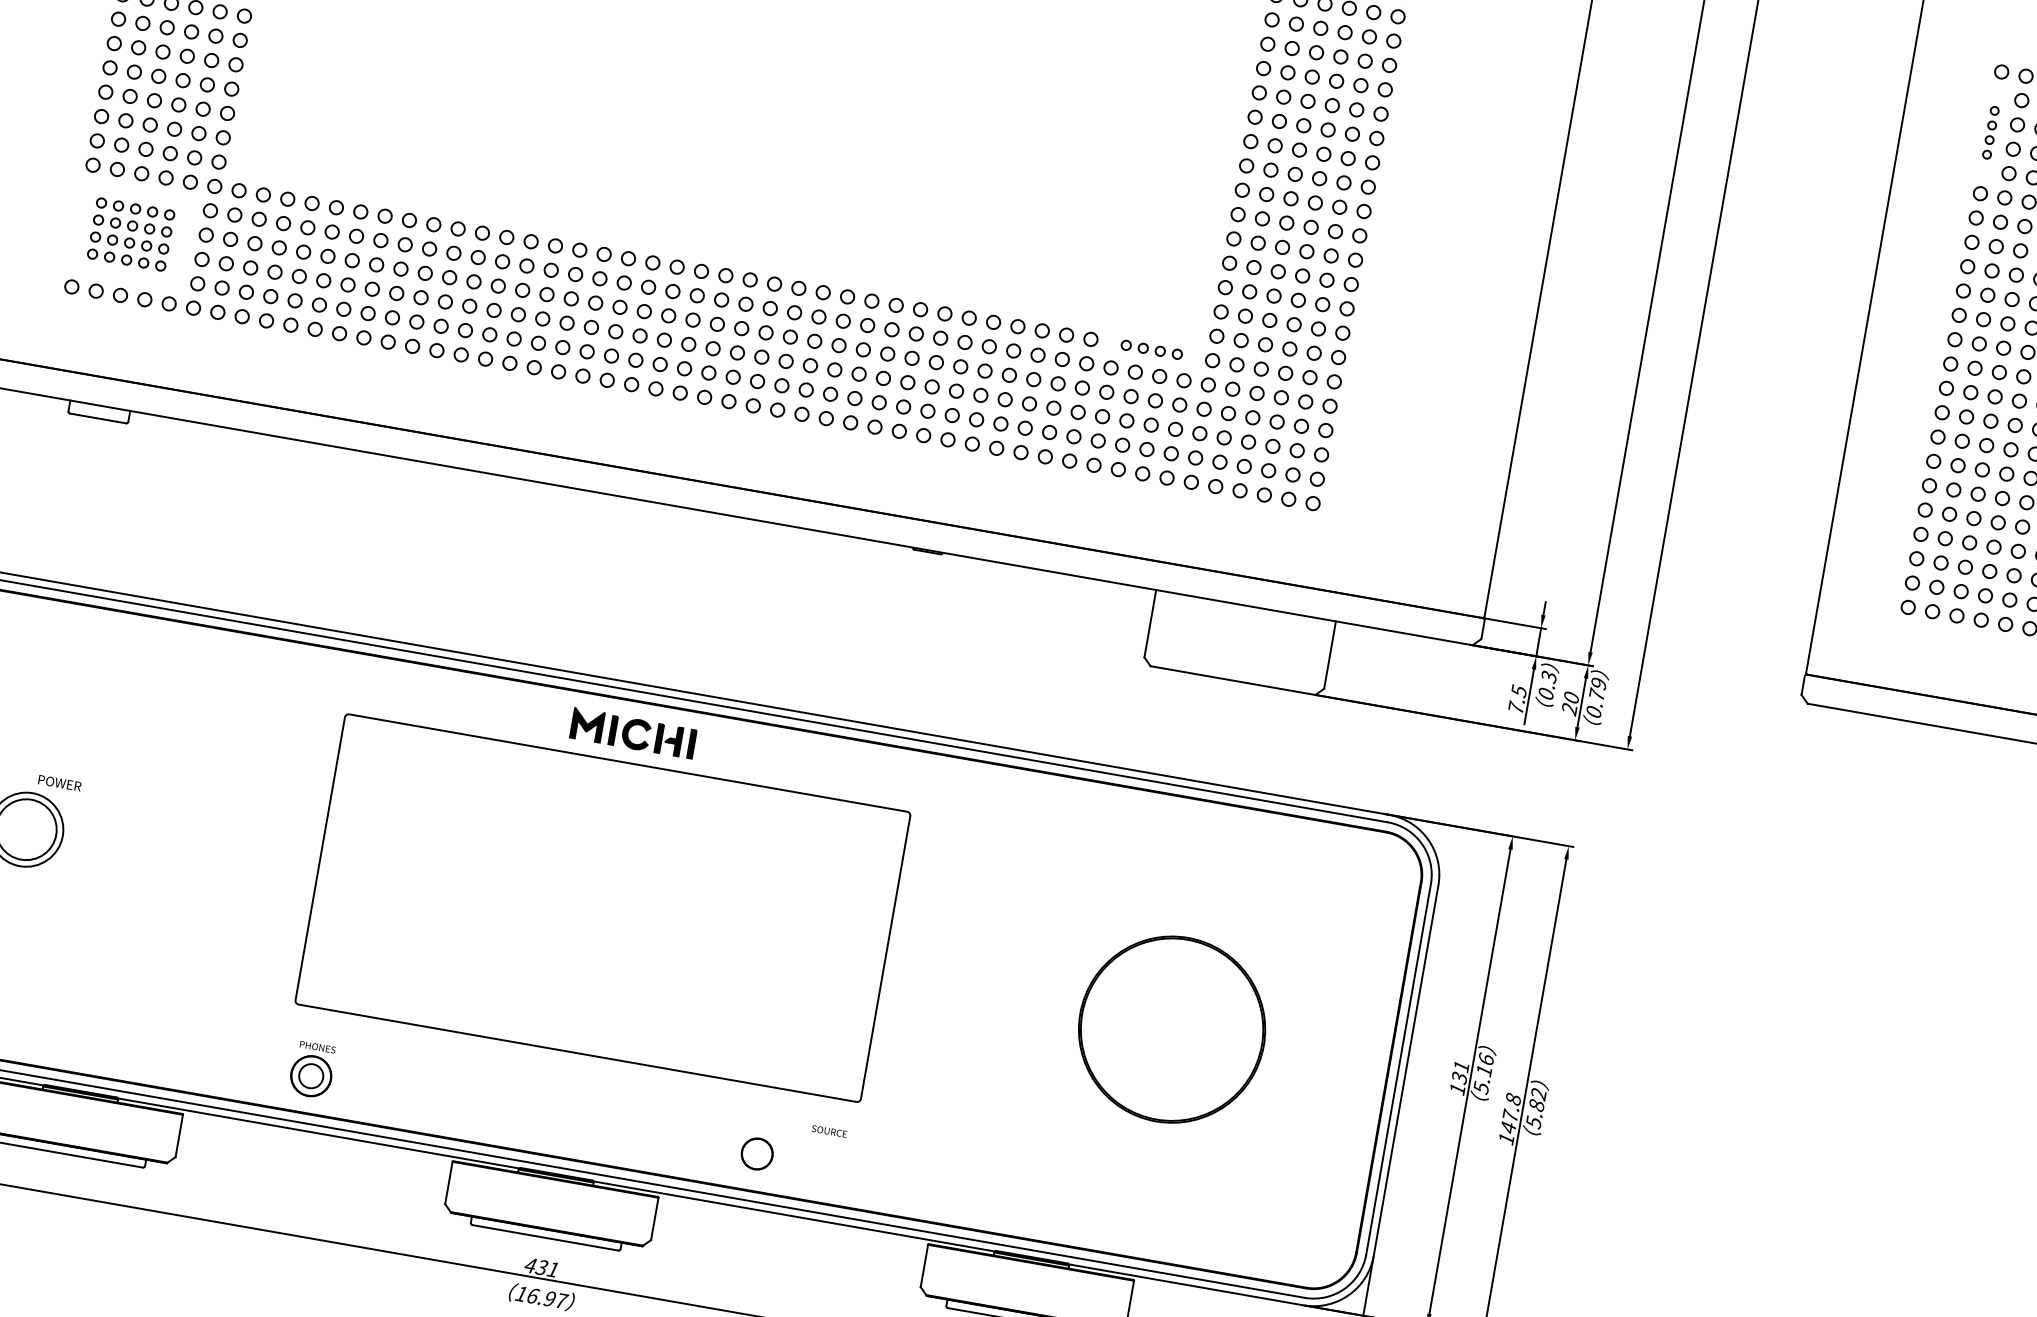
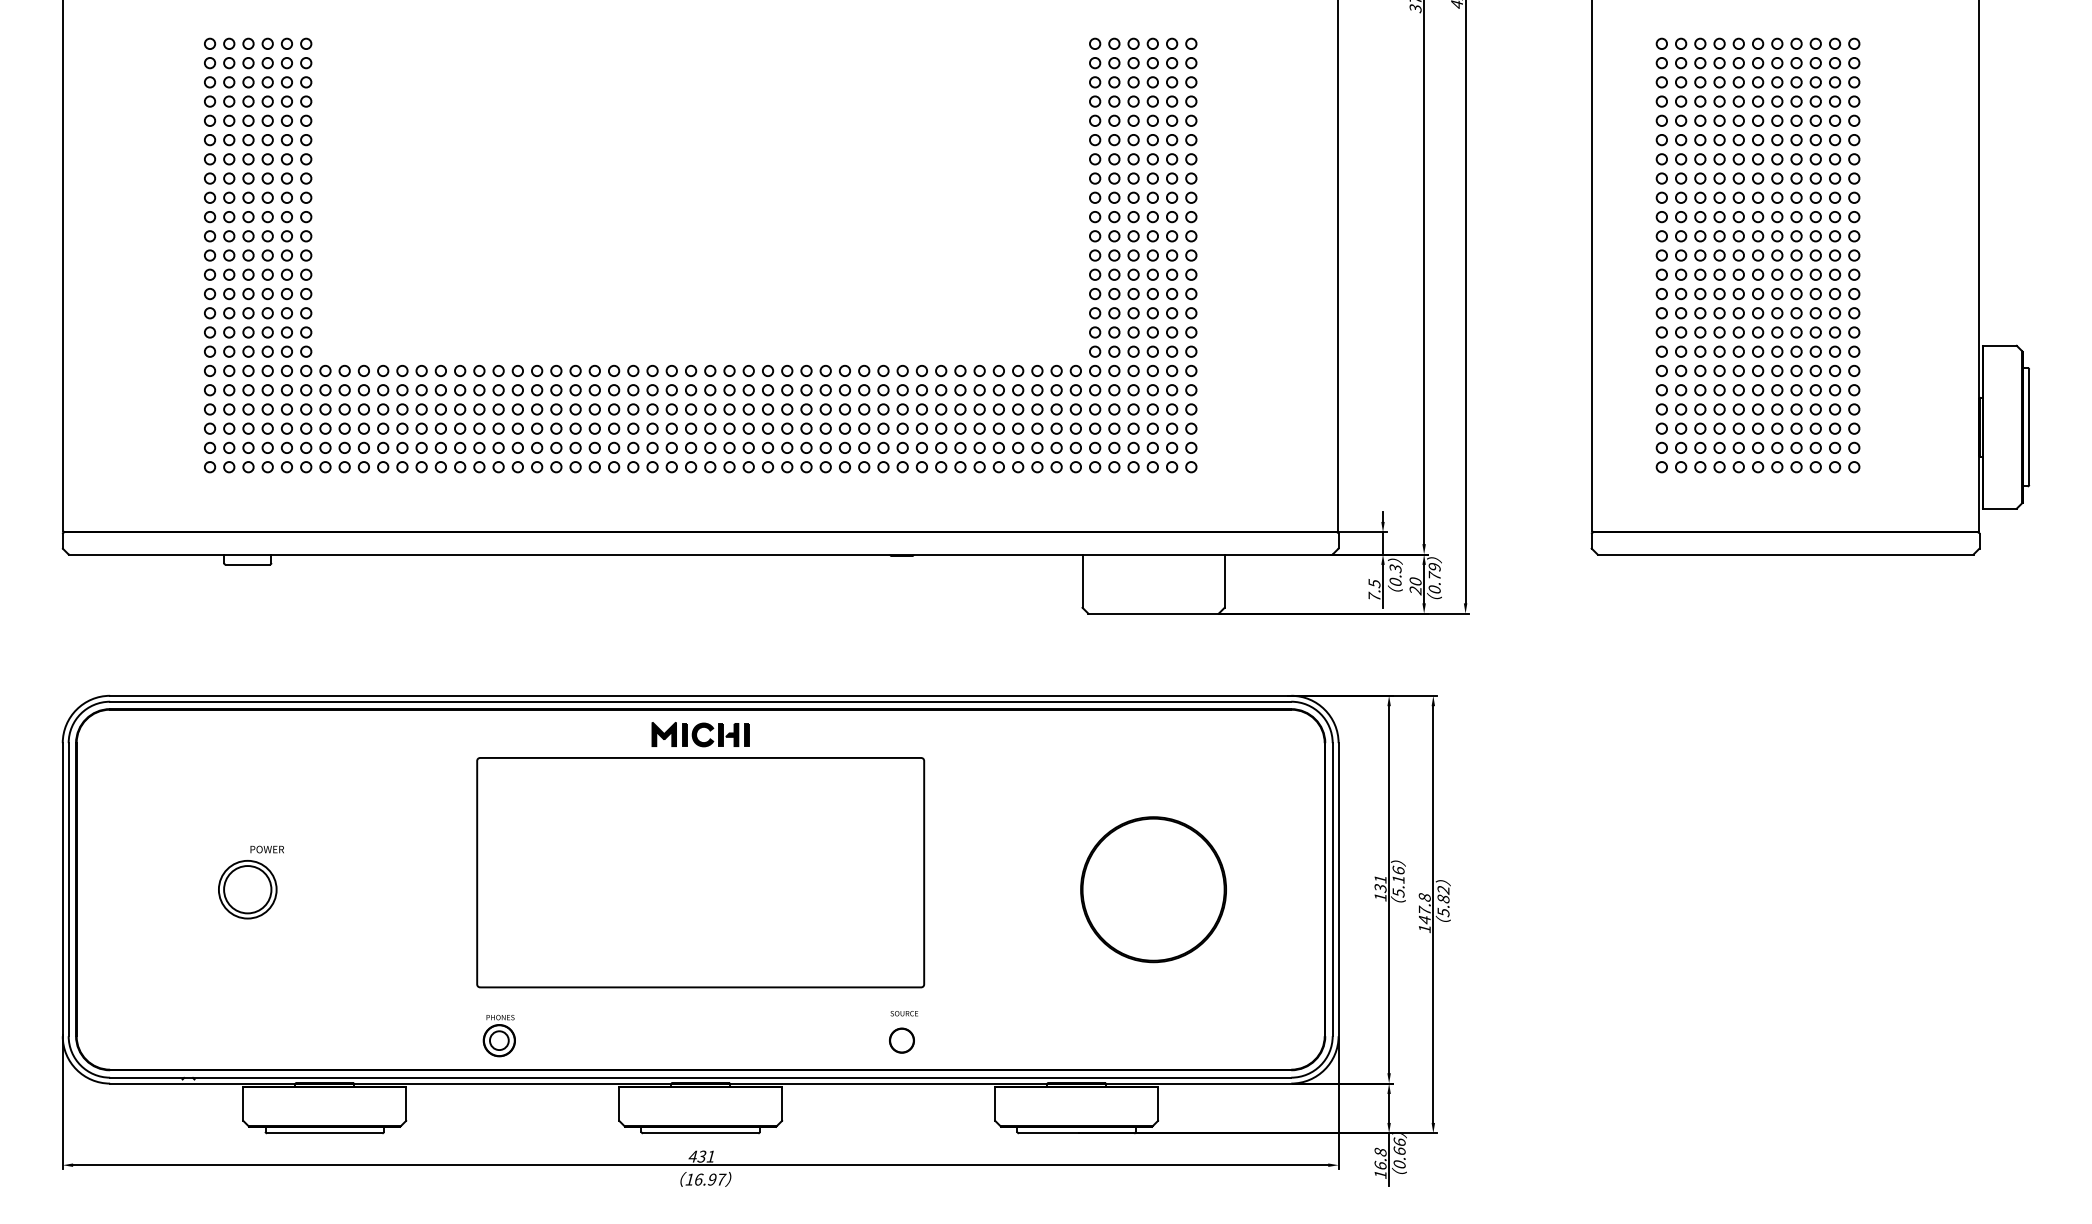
part: (1990, 132) -> (1661, 91), size x1.67
part: (131, 233) -> (248, 418), size x1.43
part: (1151, 349) -> (1046, 370), size x1.43
circle: (756, 1153) -> (901, 1040), moved

